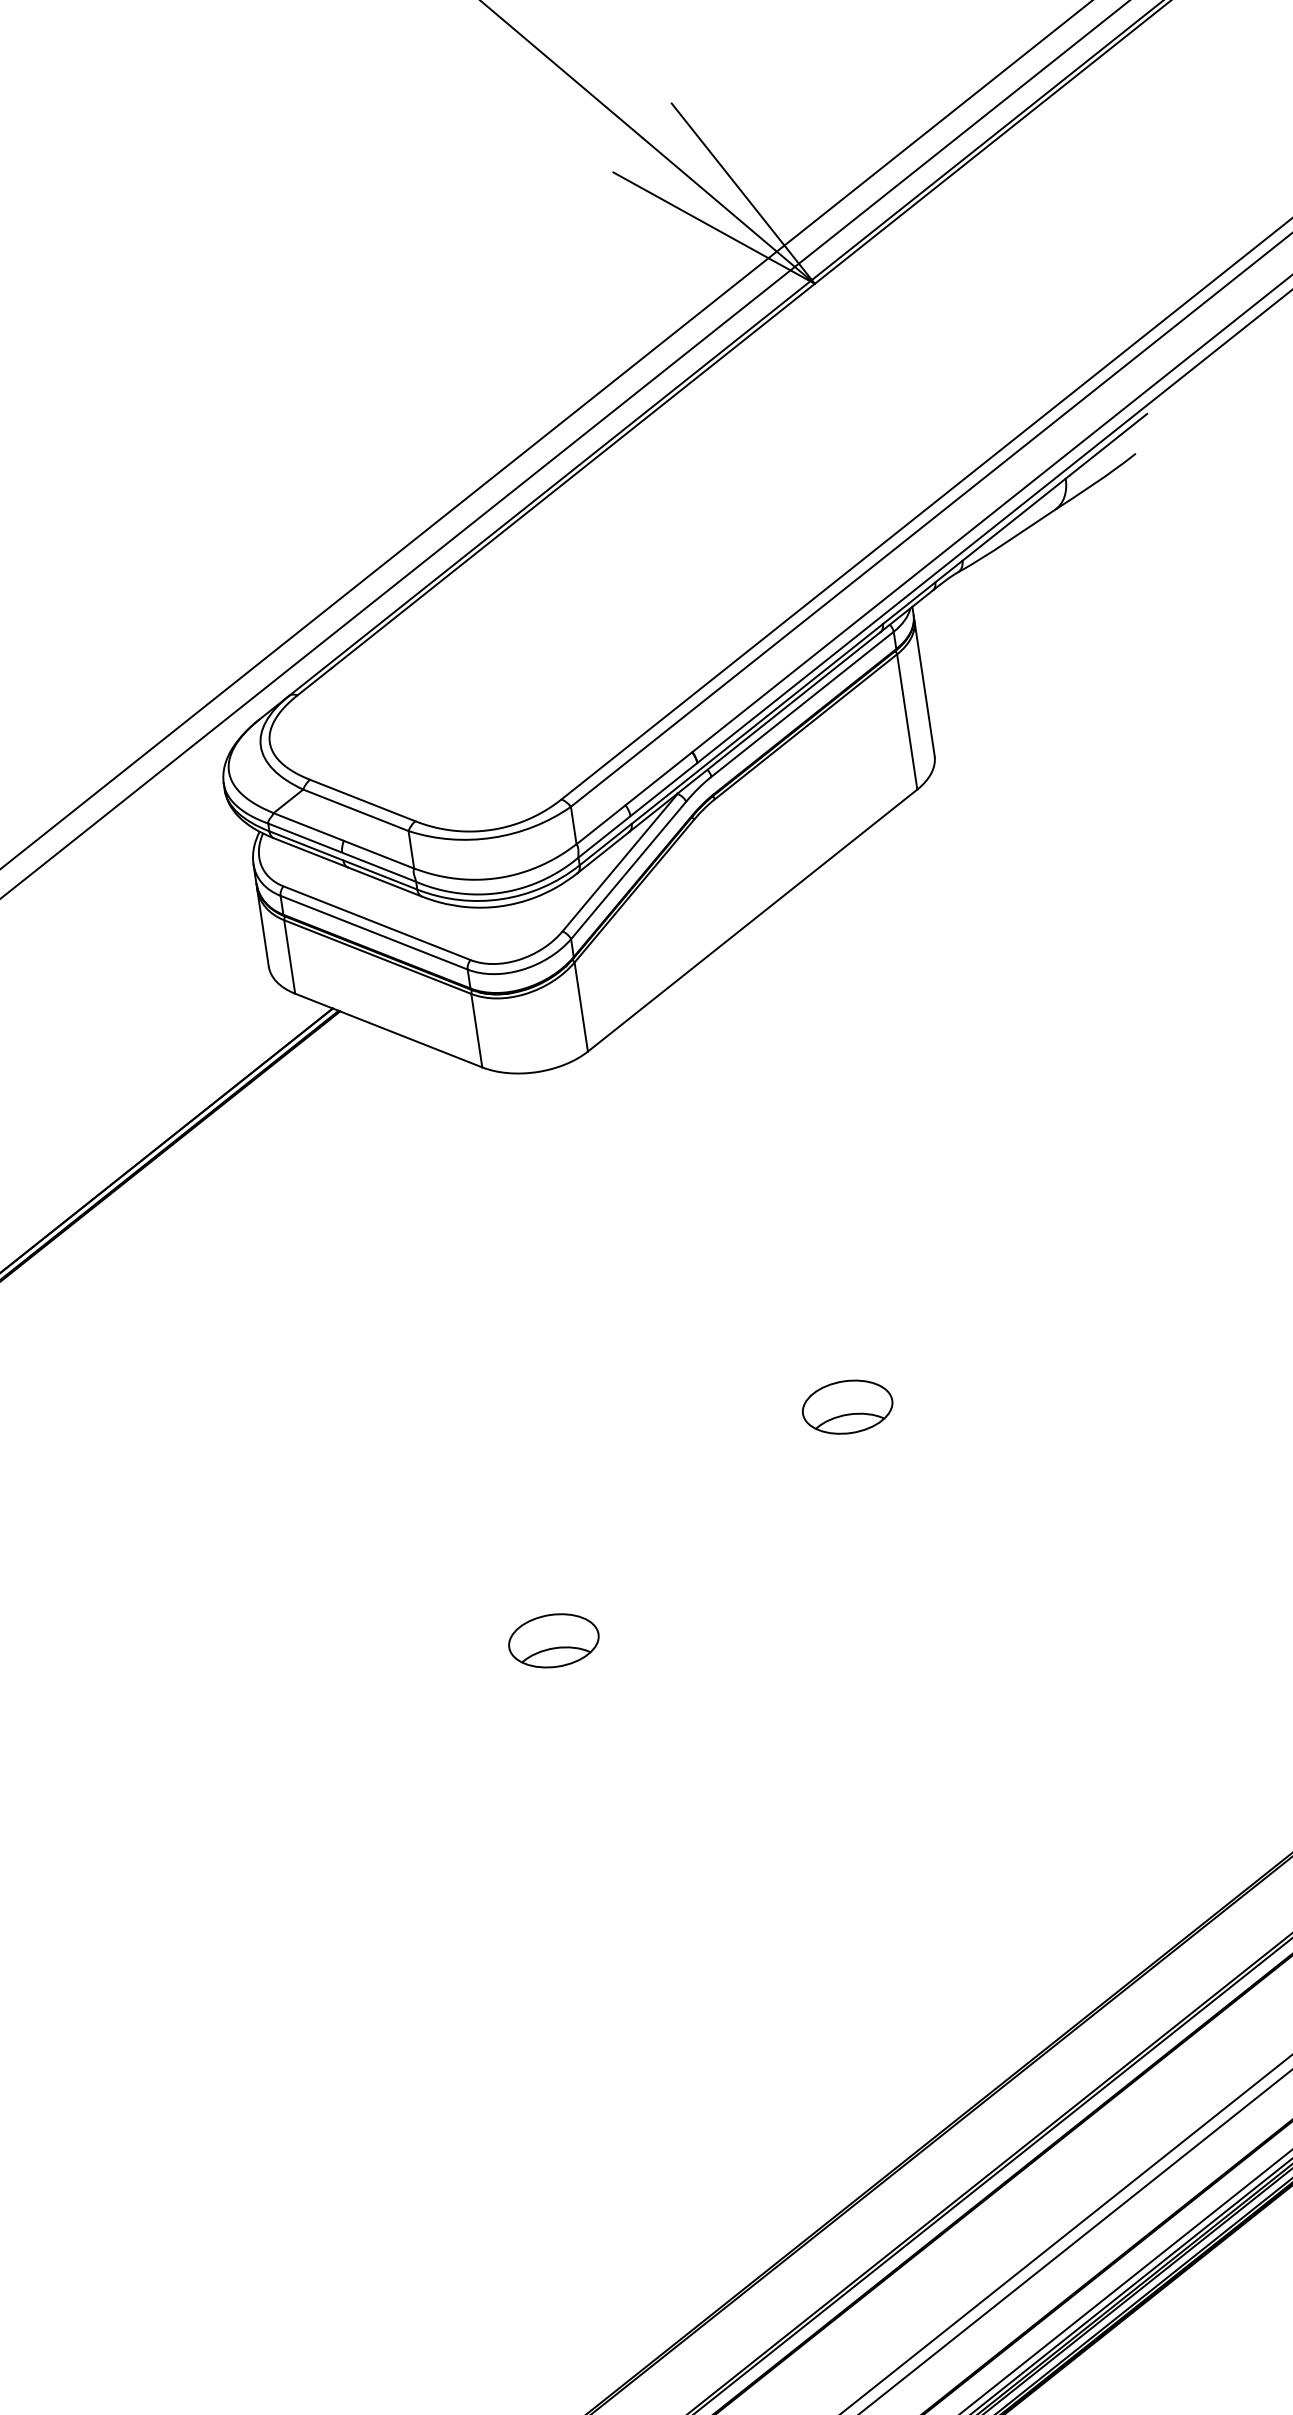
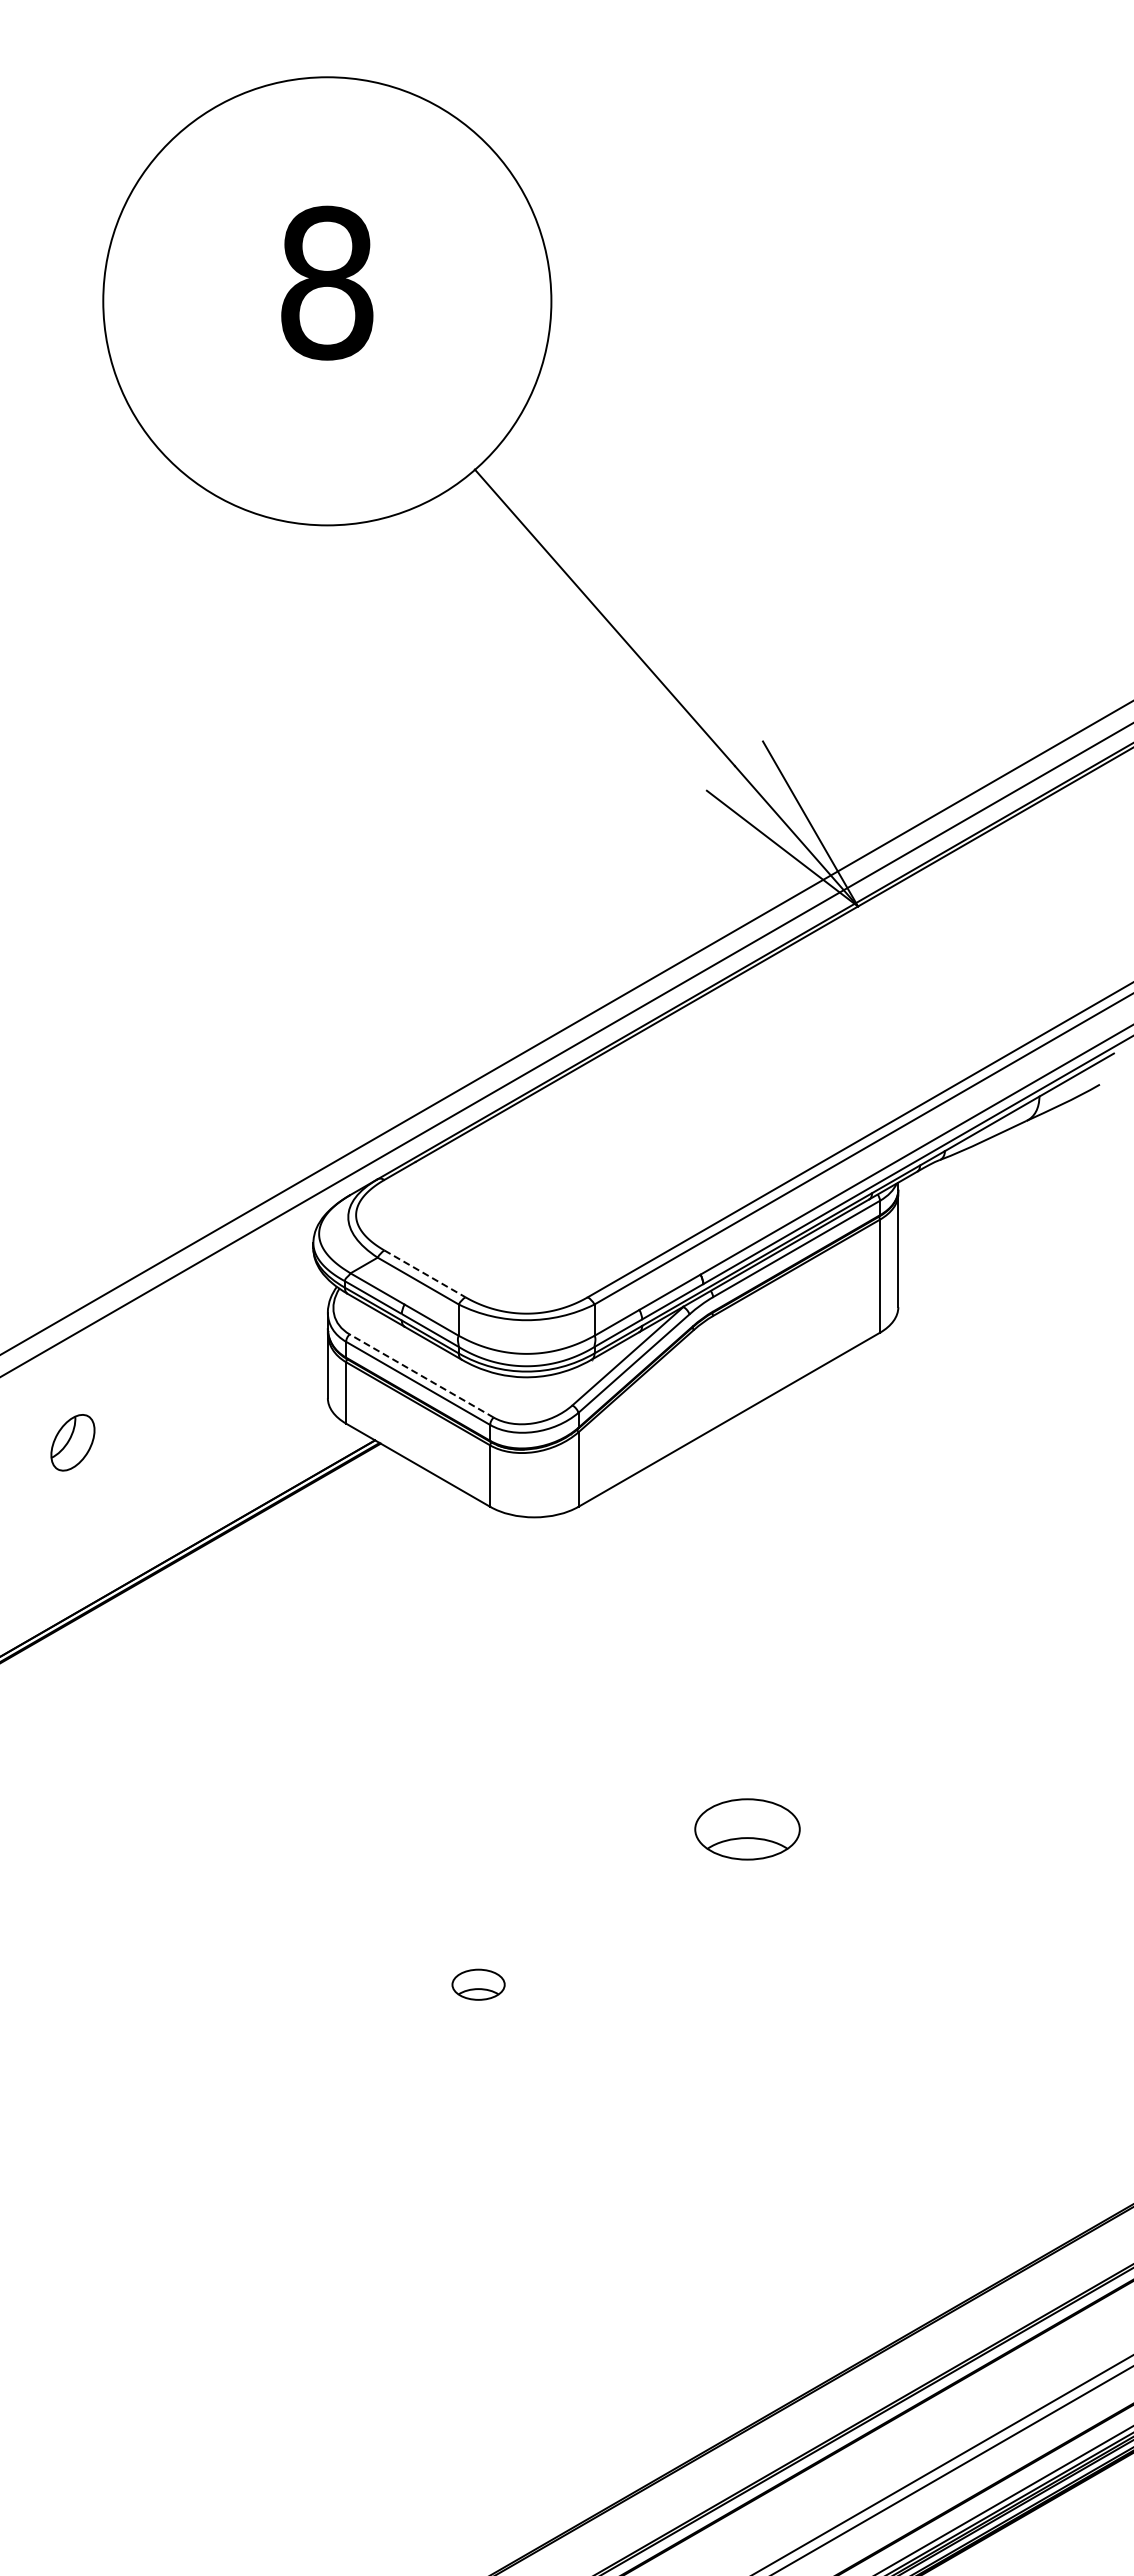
line: (363, 799) -> (425, 1273), solid -> dashed
line: (376, 922) -> (421, 1375), solid -> dashed
part: (847, 1407) -> (747, 1829), size x1.4
part: (553, 1640) -> (478, 1984), size x0.7

